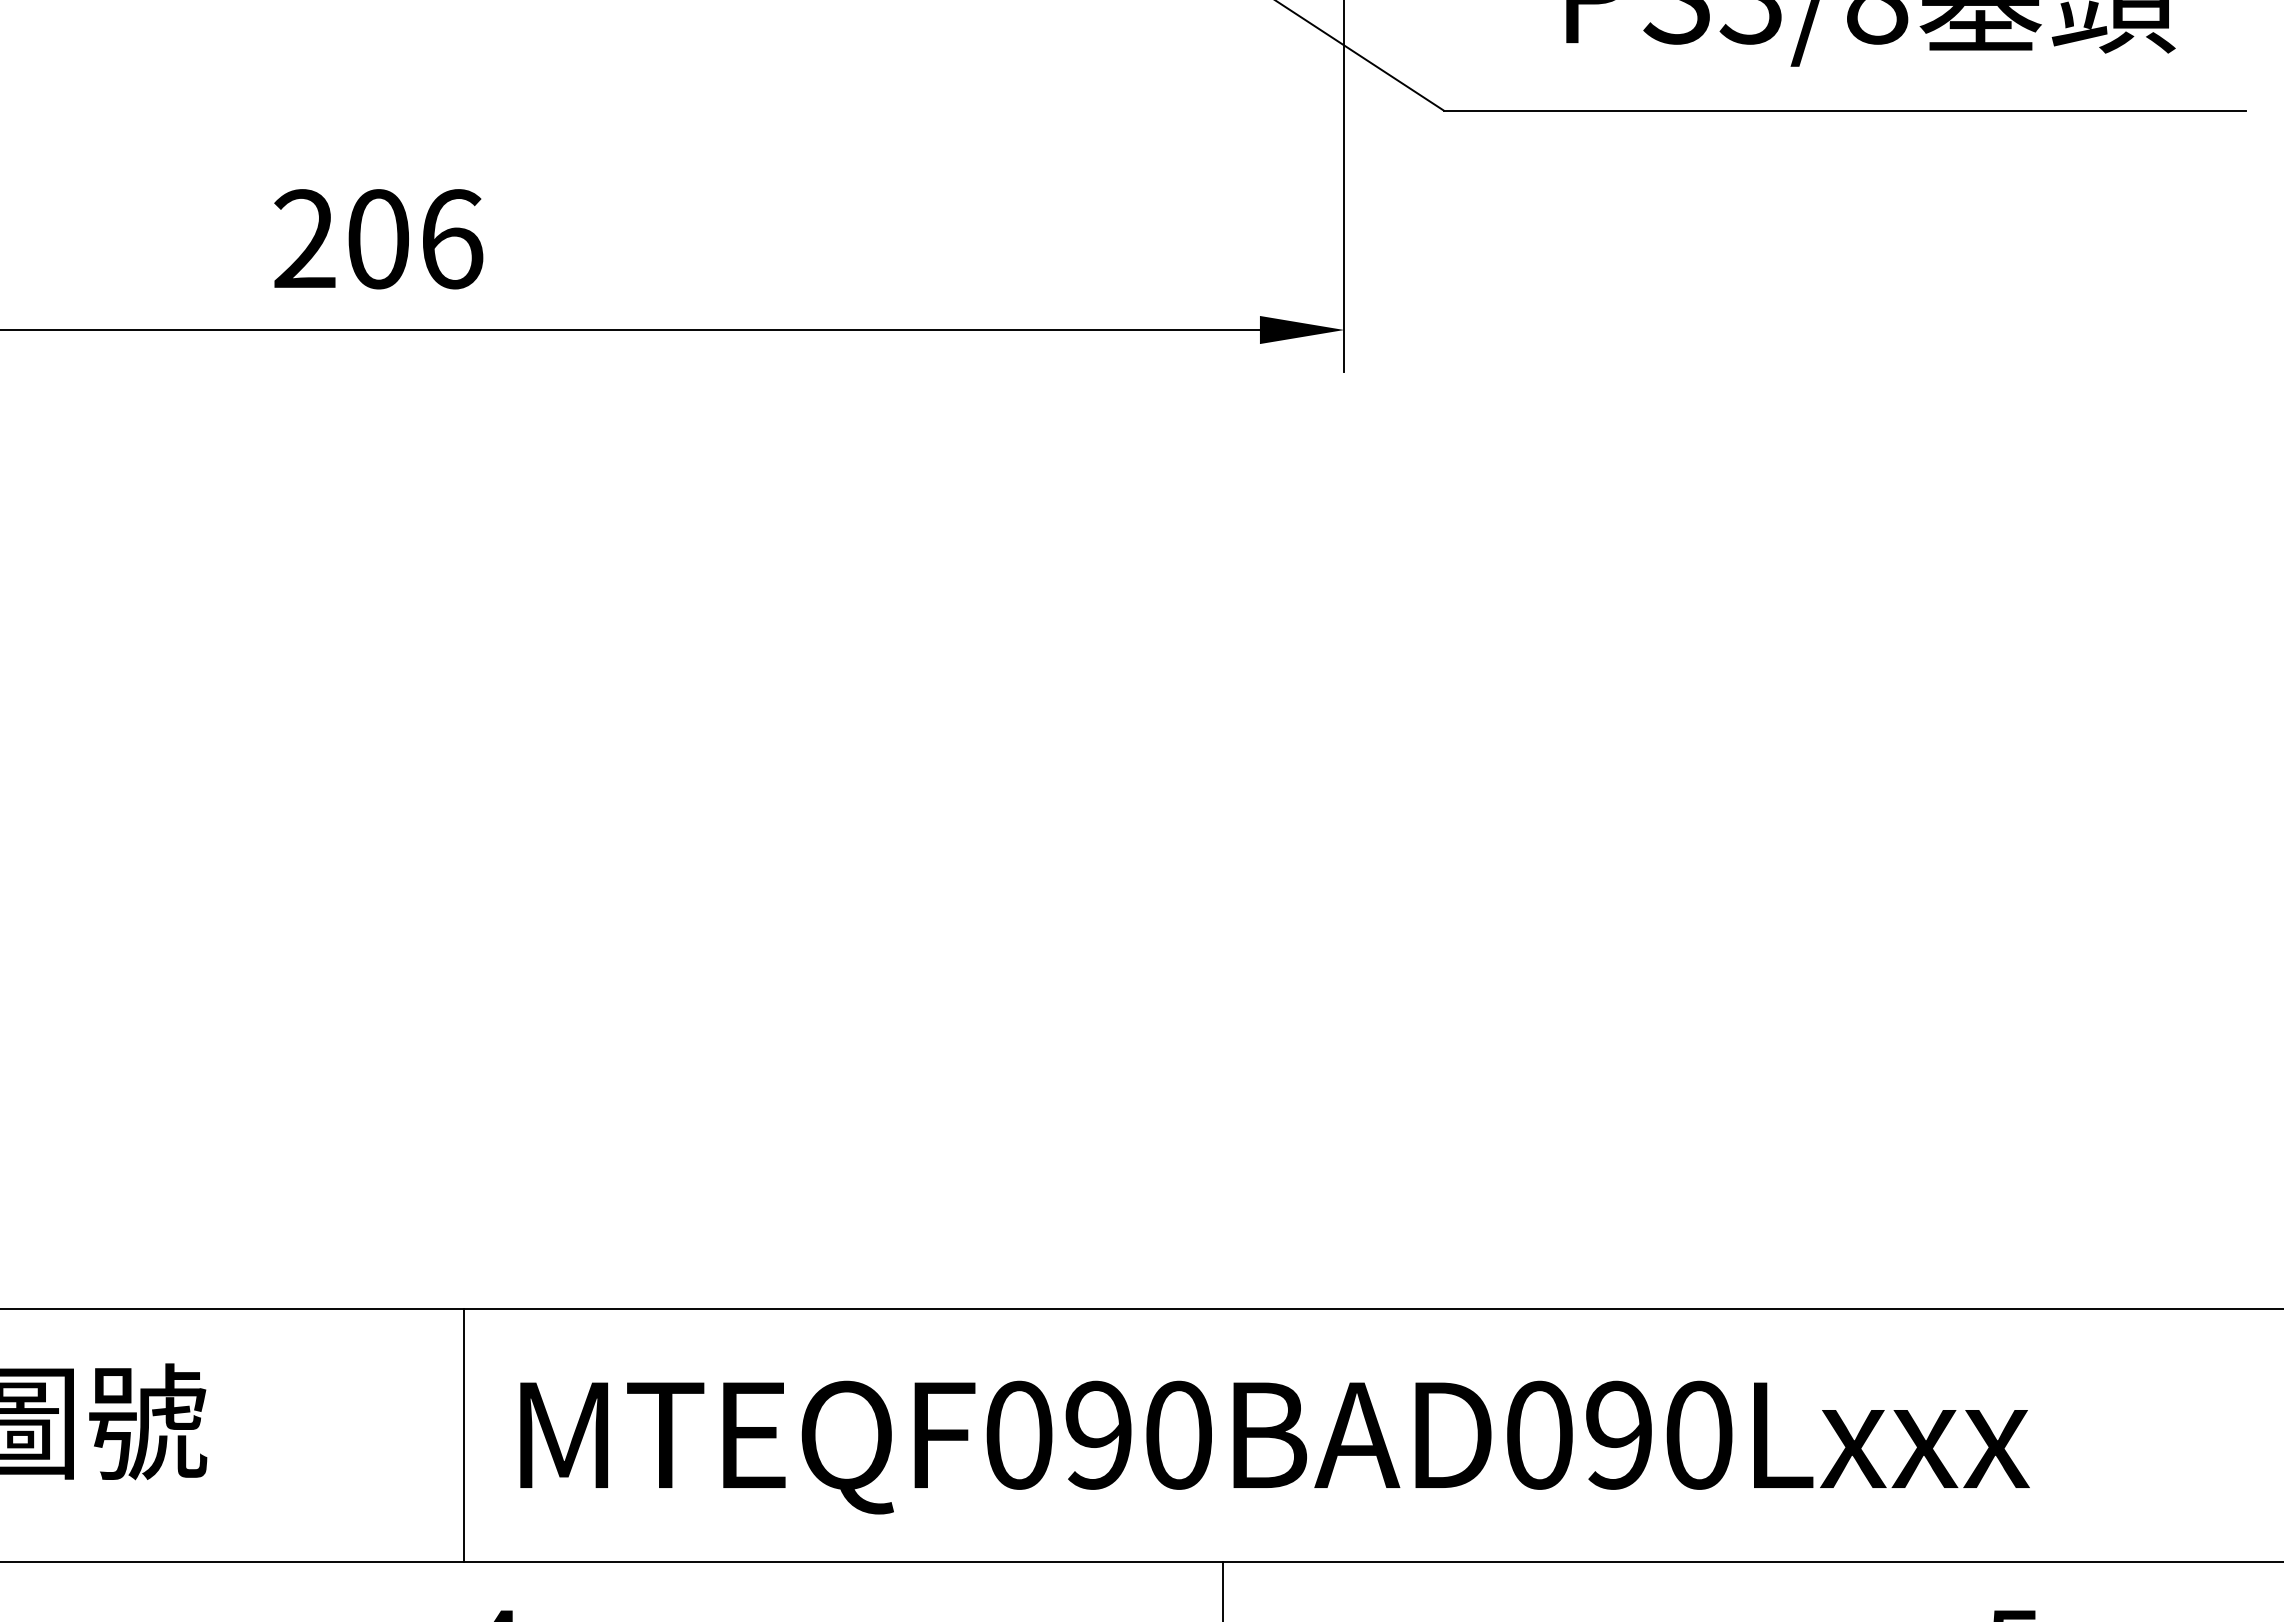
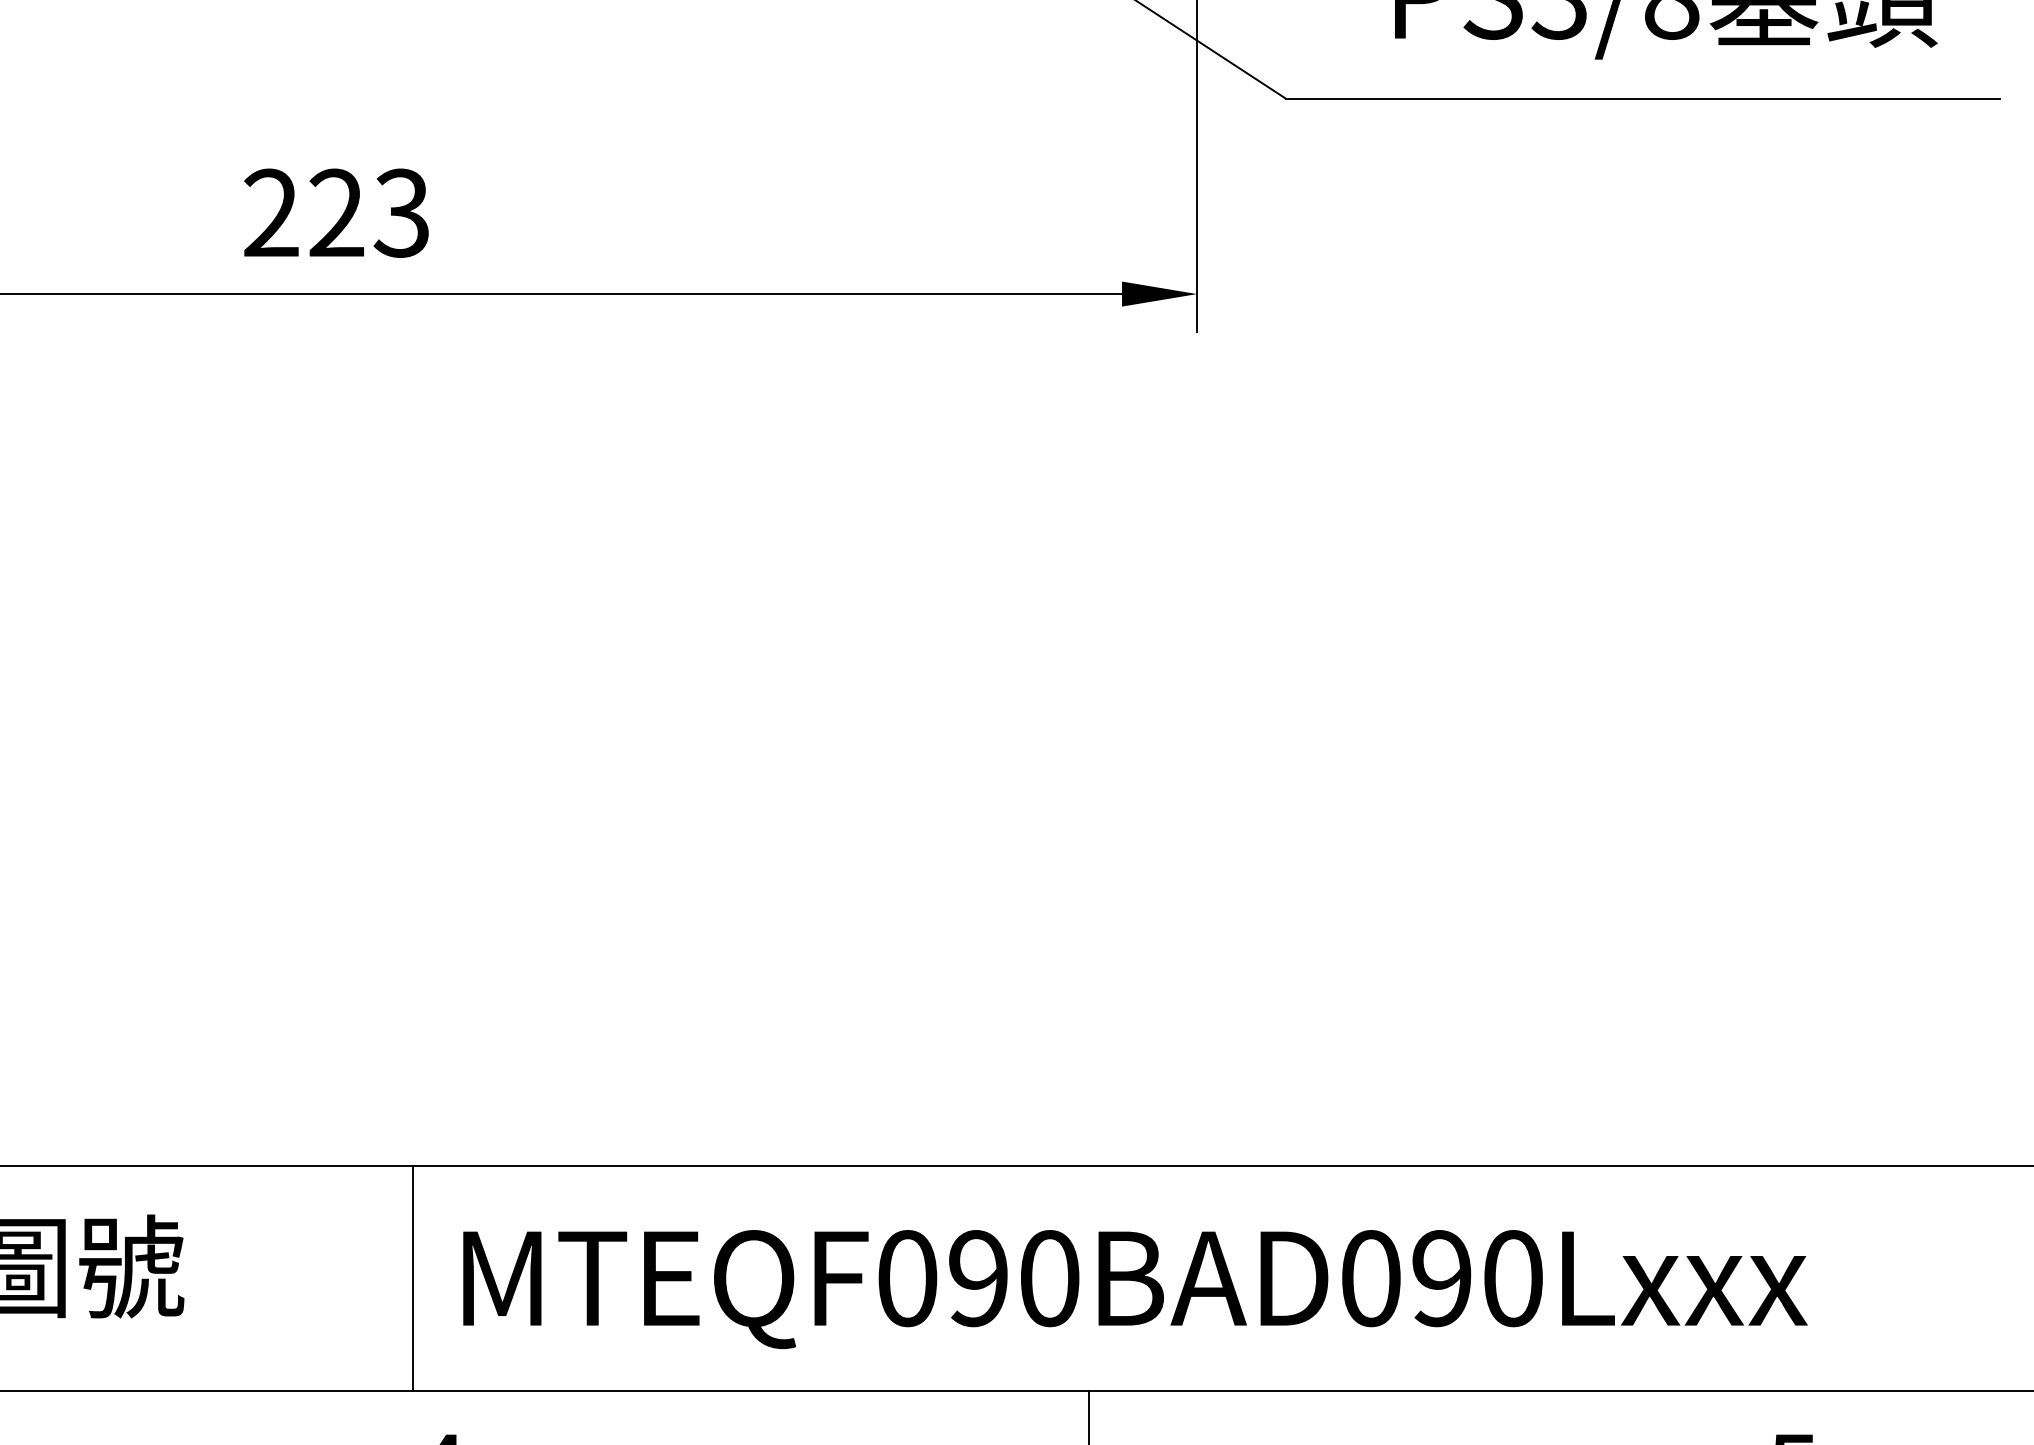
text: (415, 239) -> (369, 213), 206 -> 223

